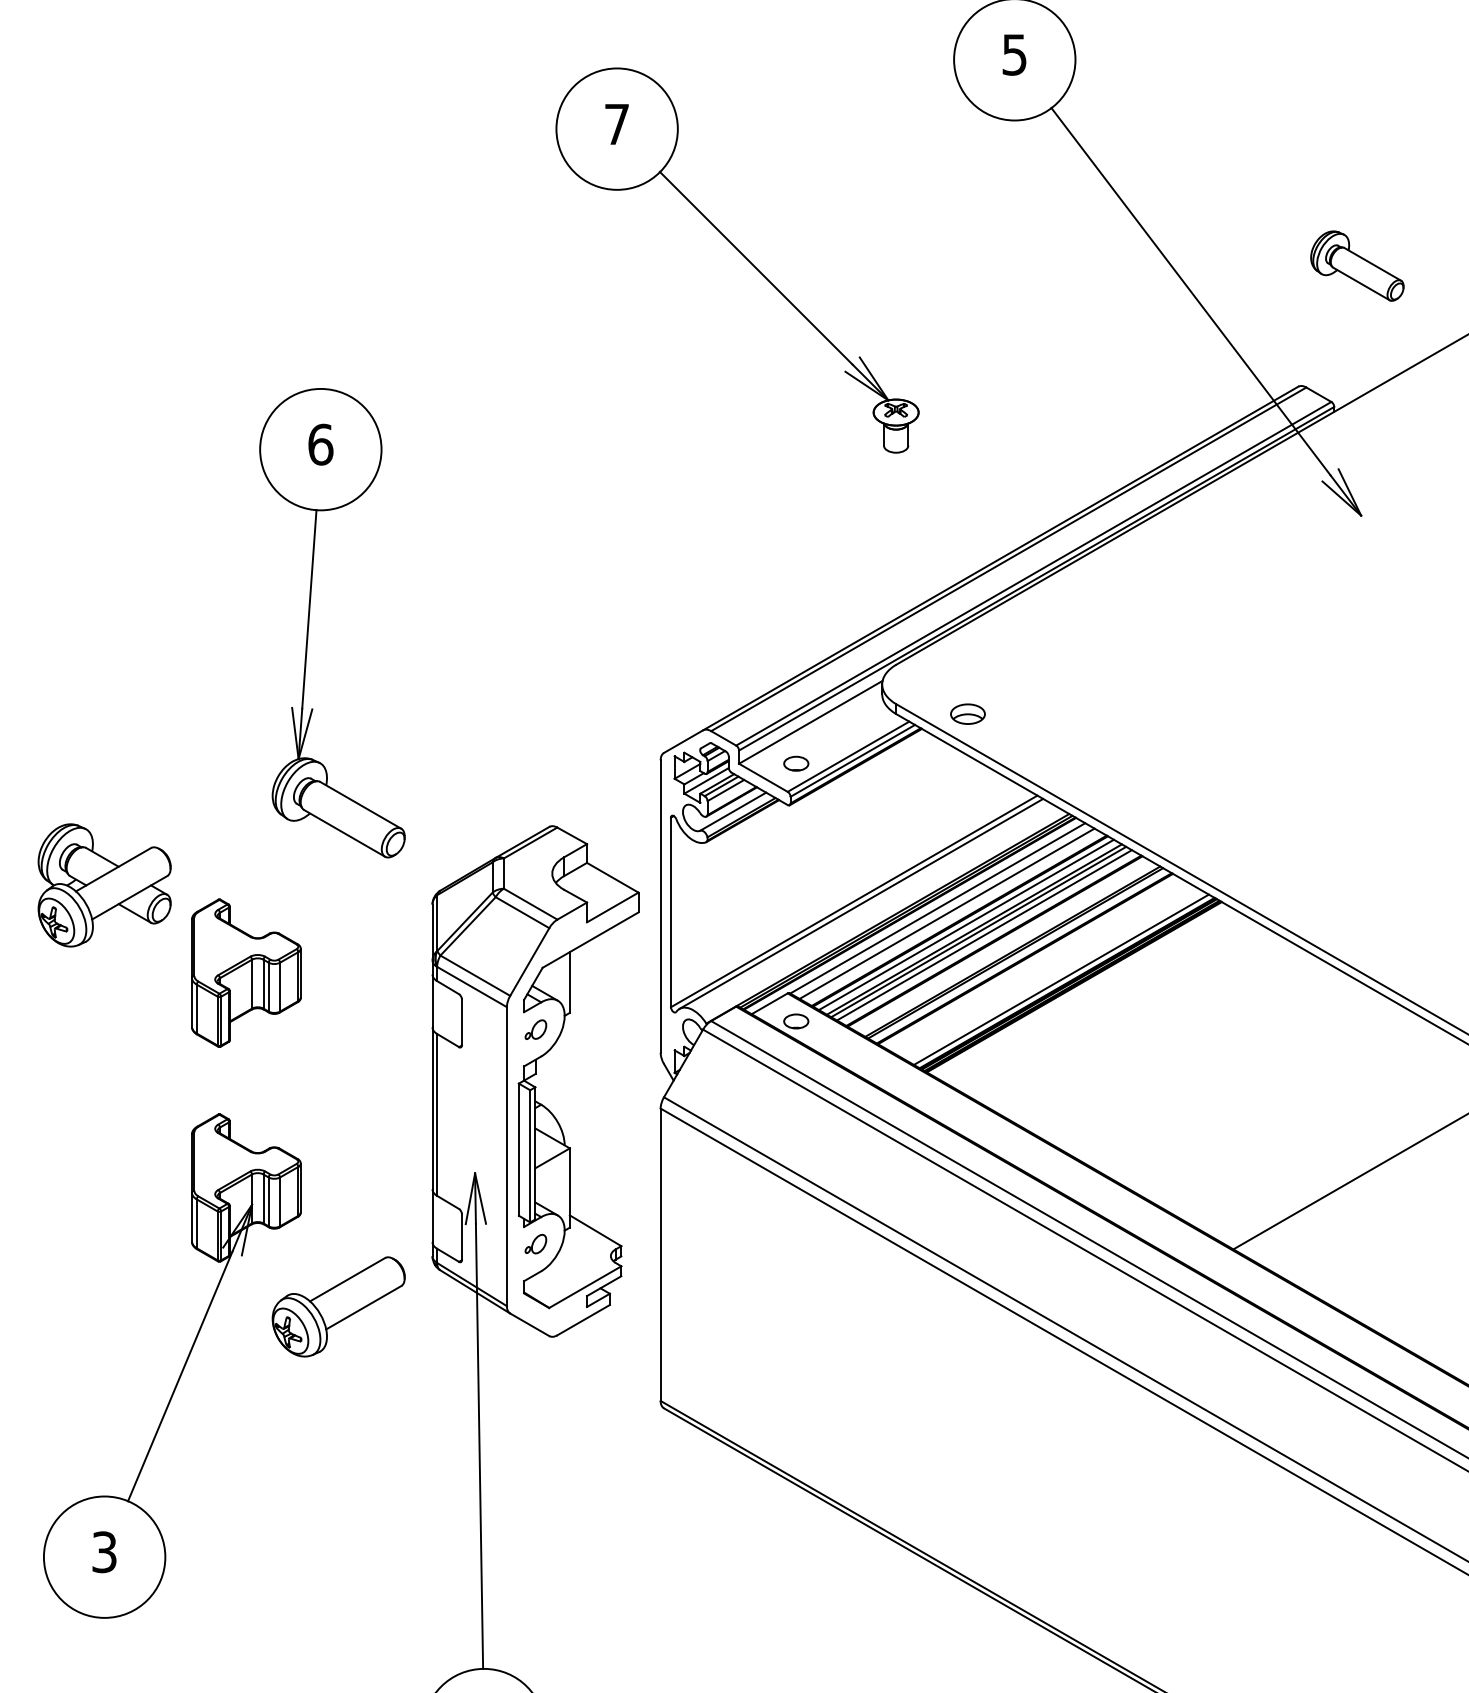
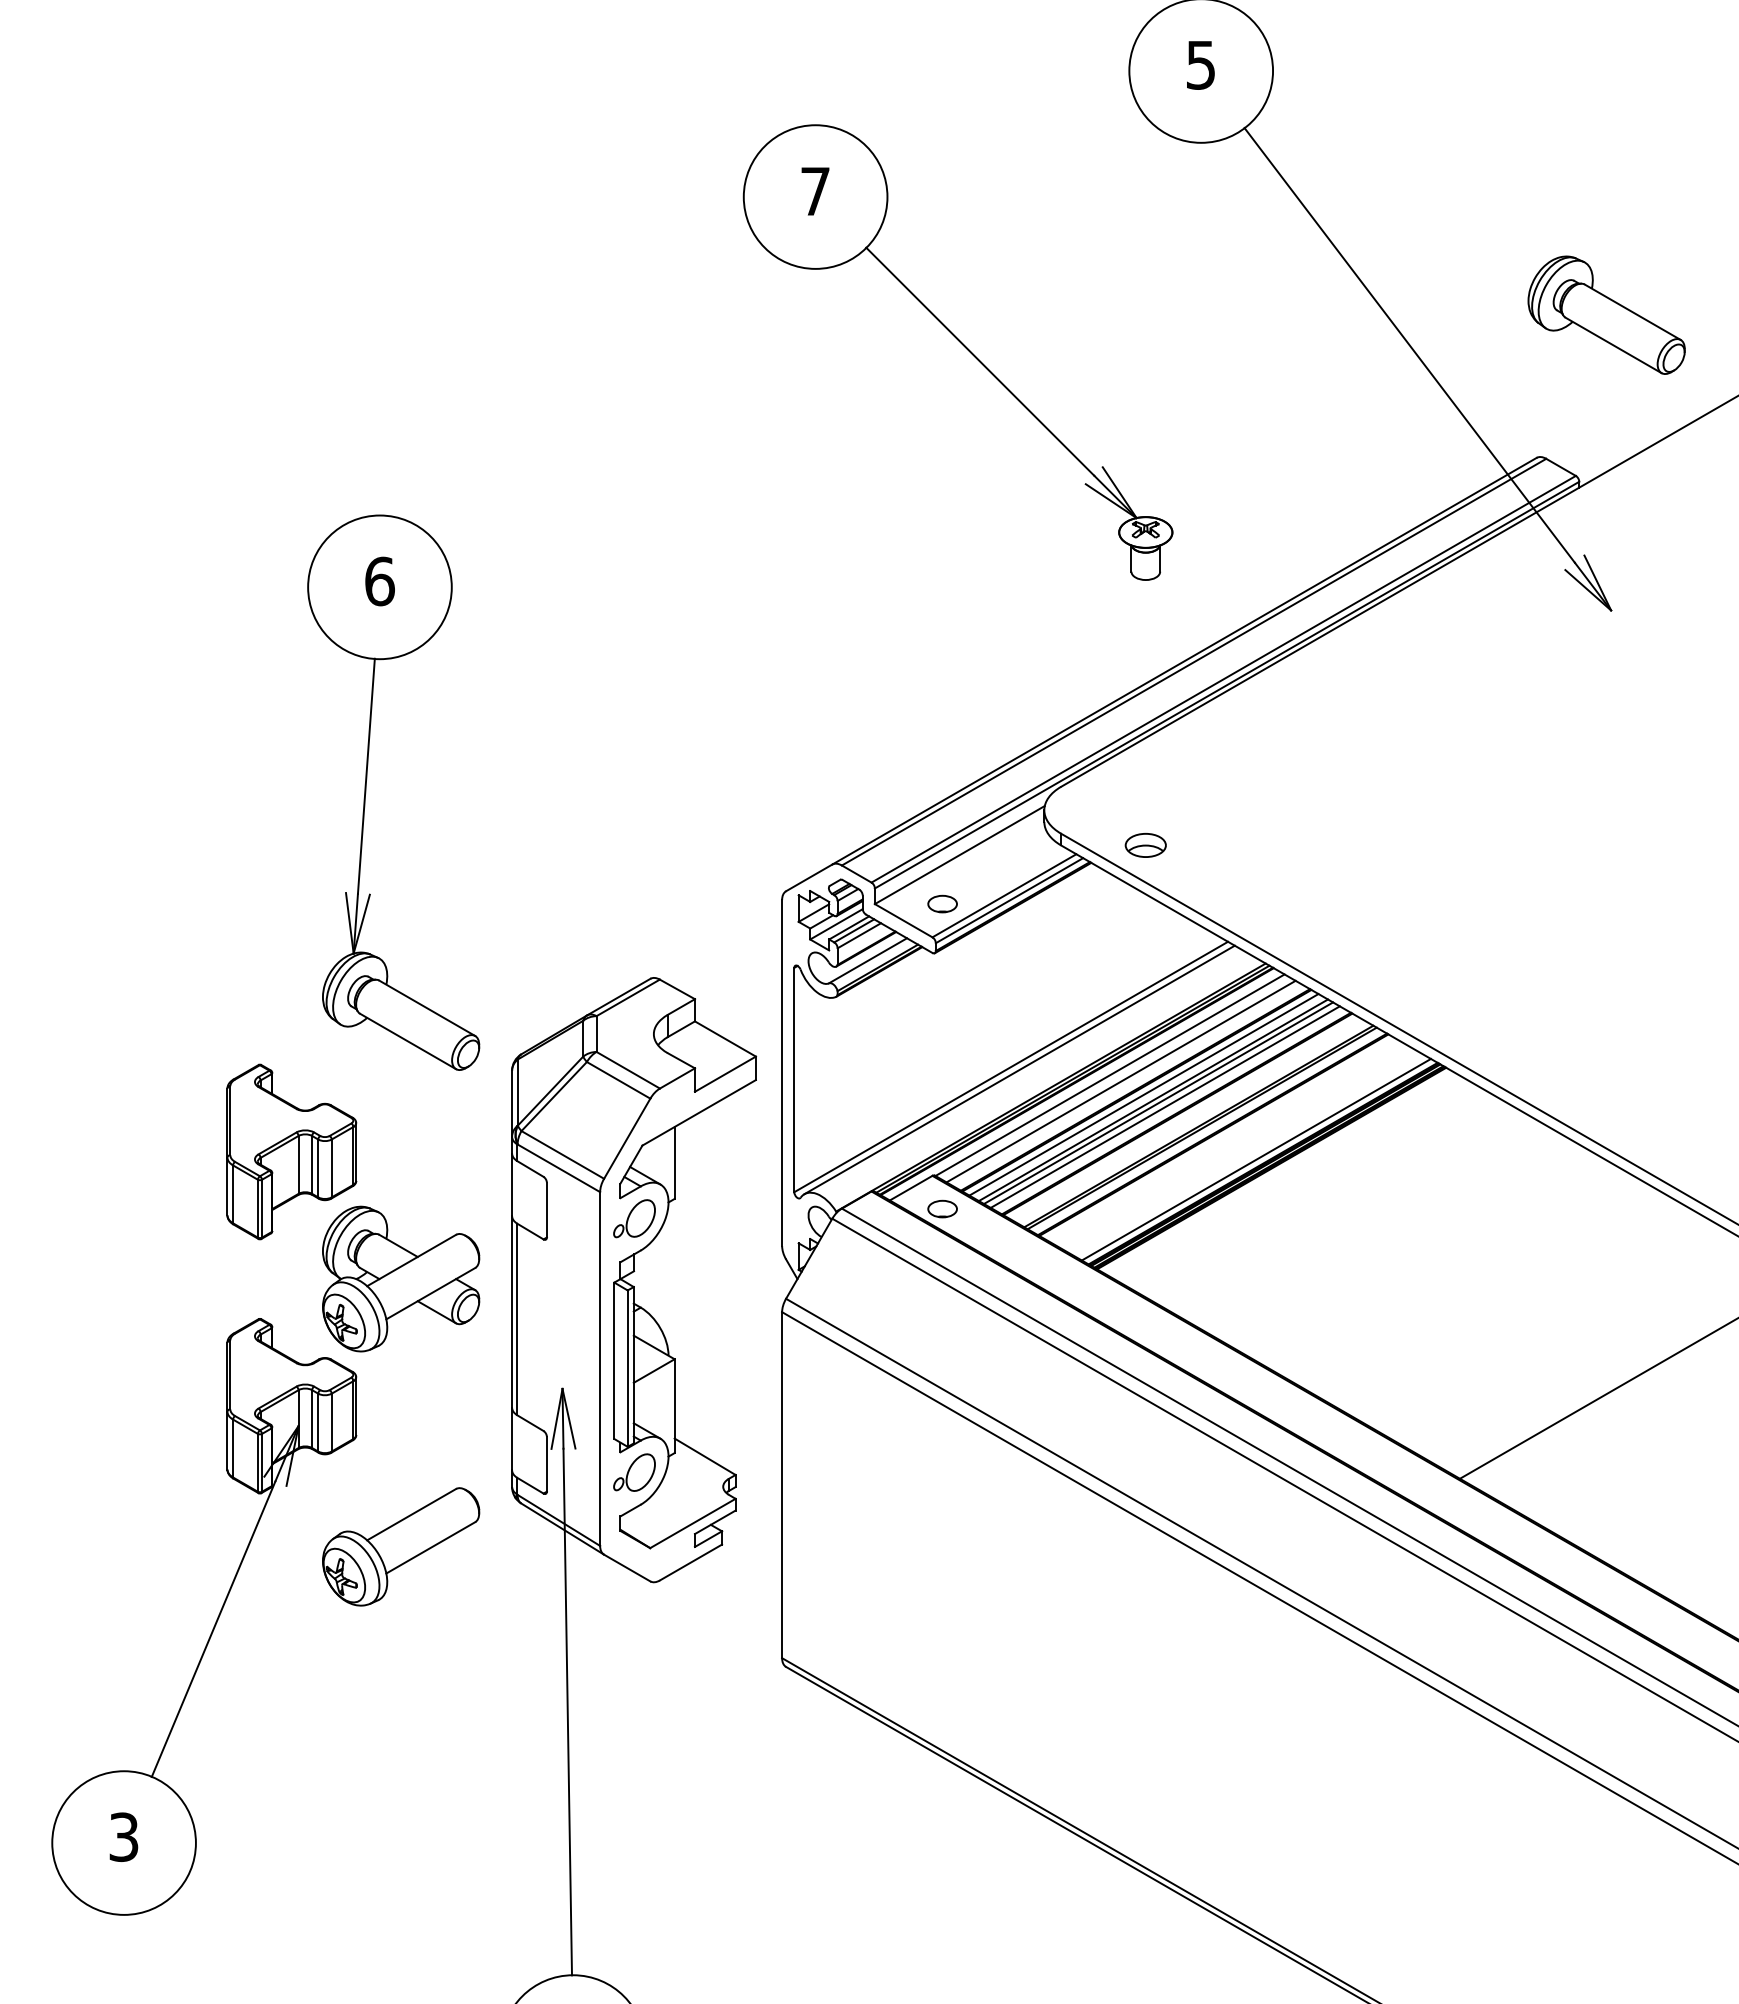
part: (742, 255) -> (963, 346), moved
part: (1357, 265) -> (1606, 314), size x1.43
part: (309, 622) -> (366, 792), moved
part: (104, 884) -> (401, 1278), moved
part: (535, 1029) -> (634, 1218), size x1.67
part: (535, 1244) -> (634, 1472), size x1.67

